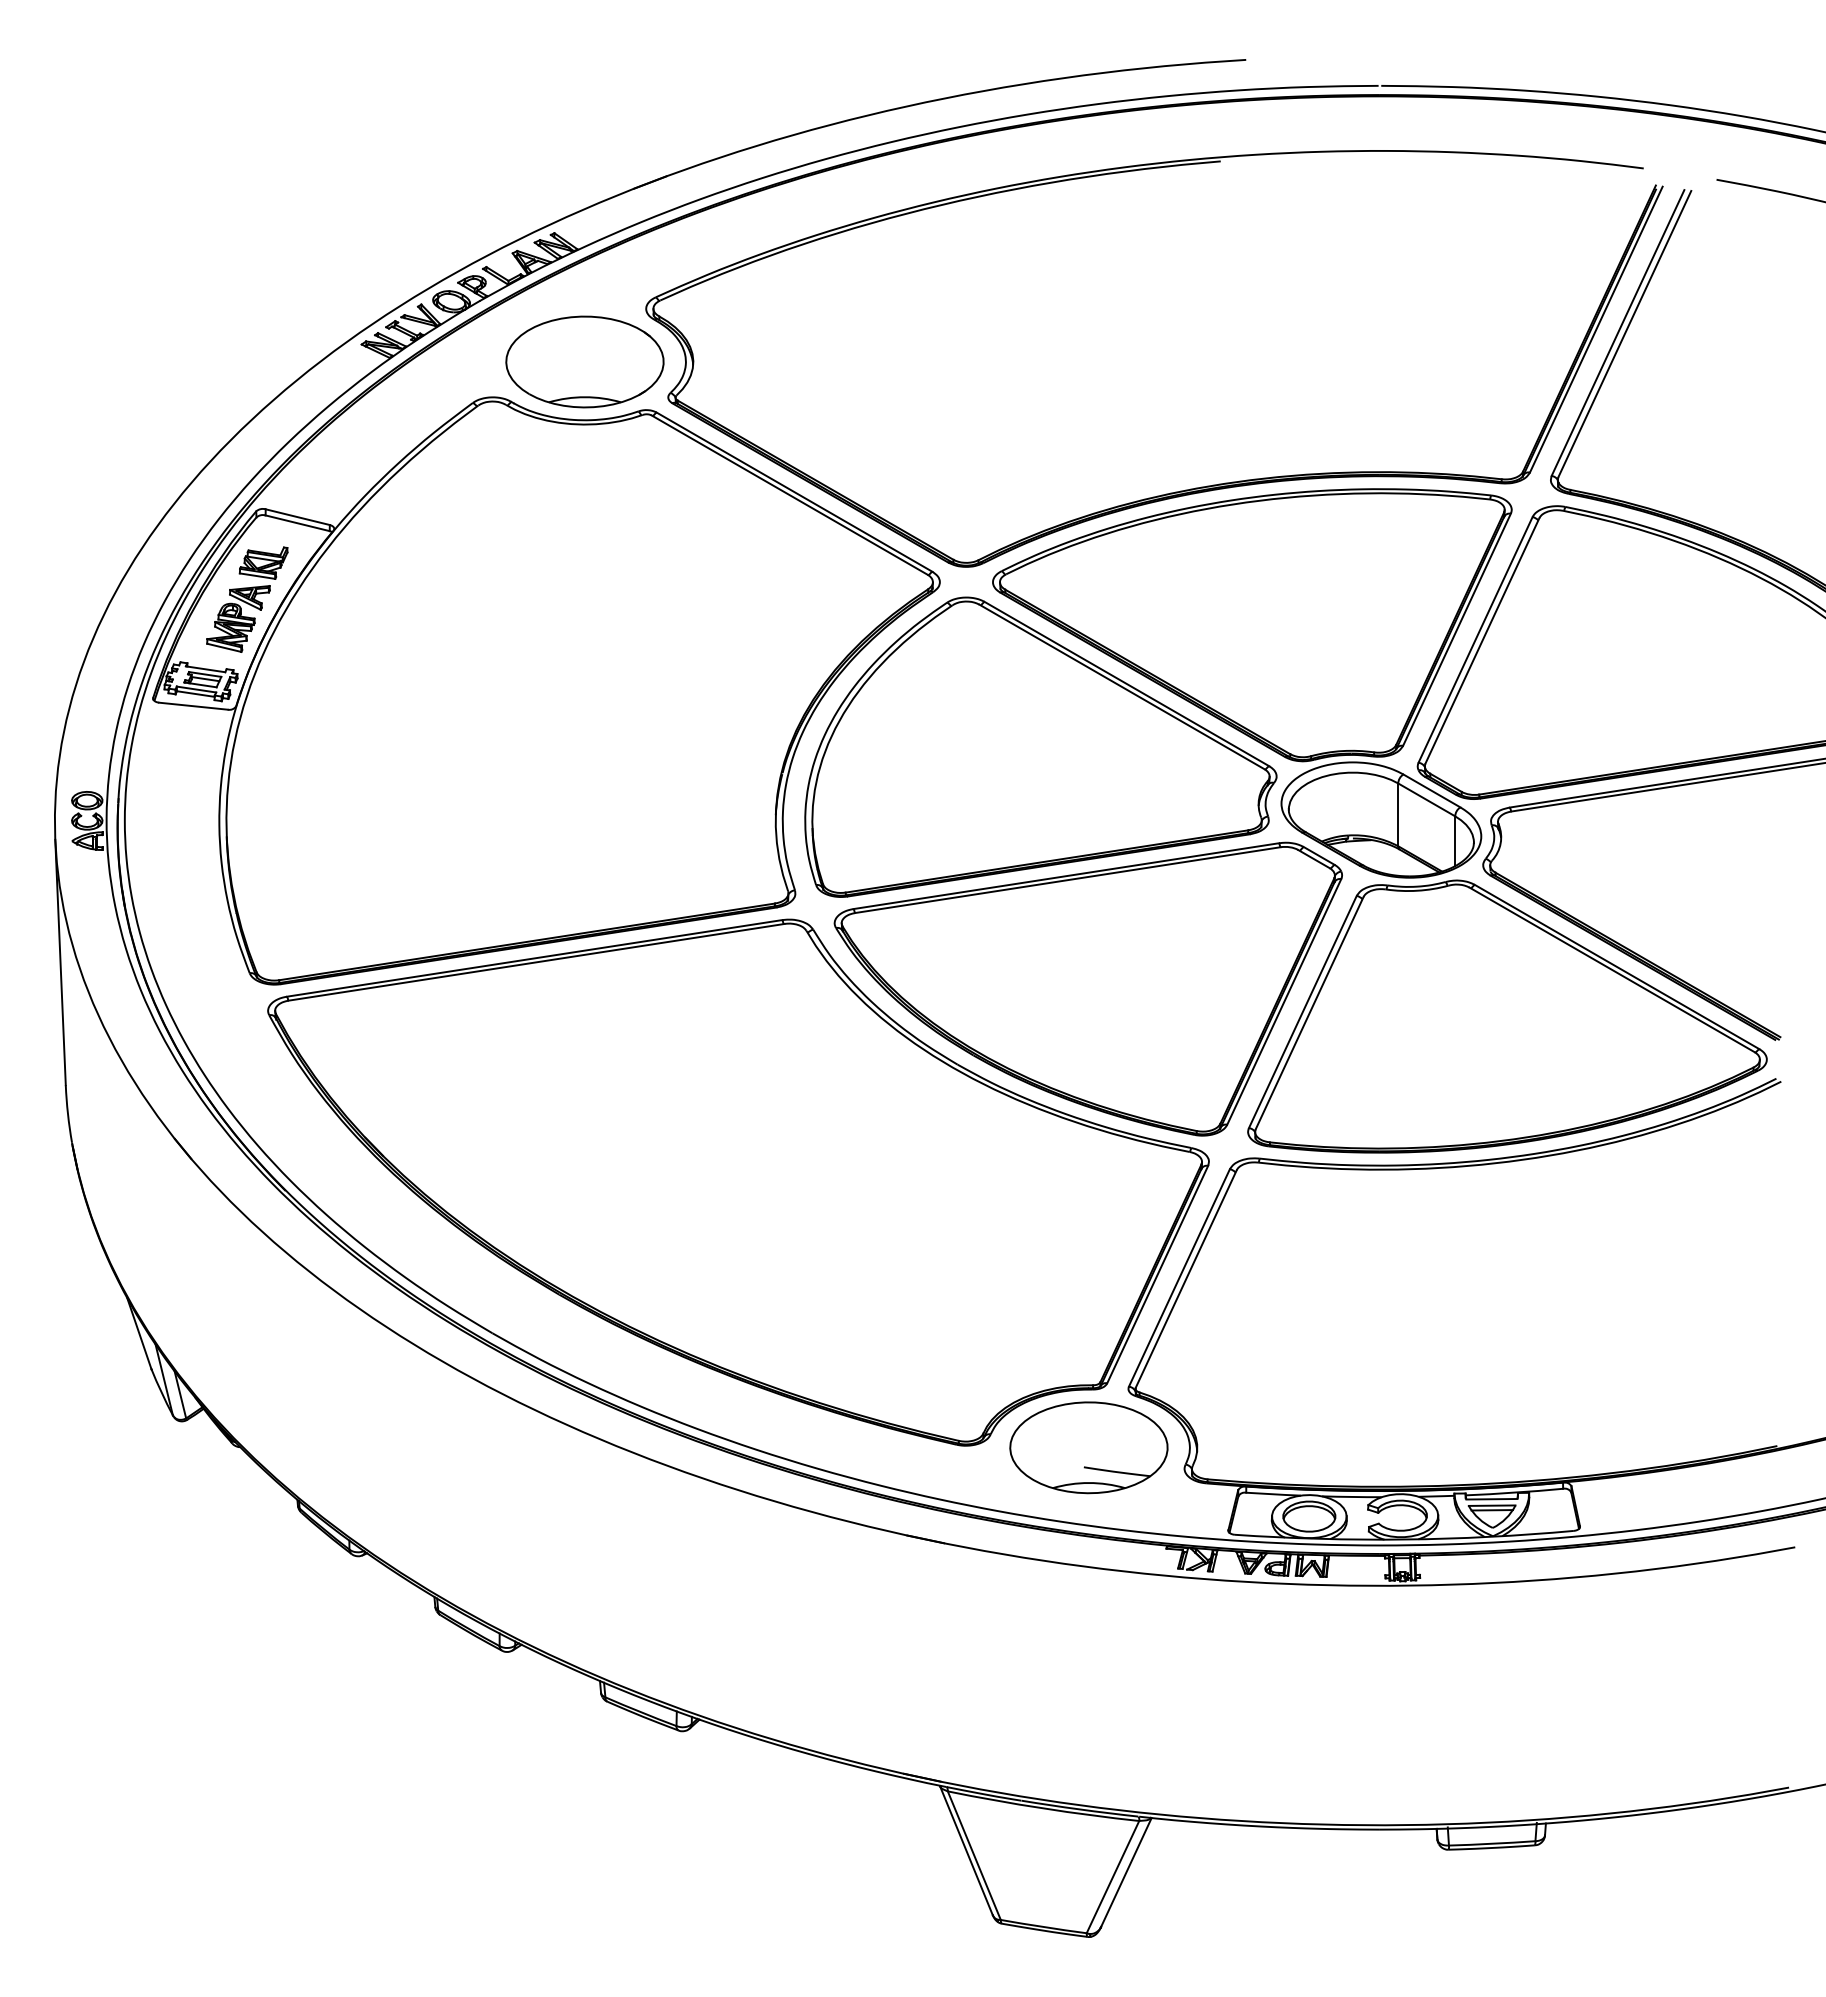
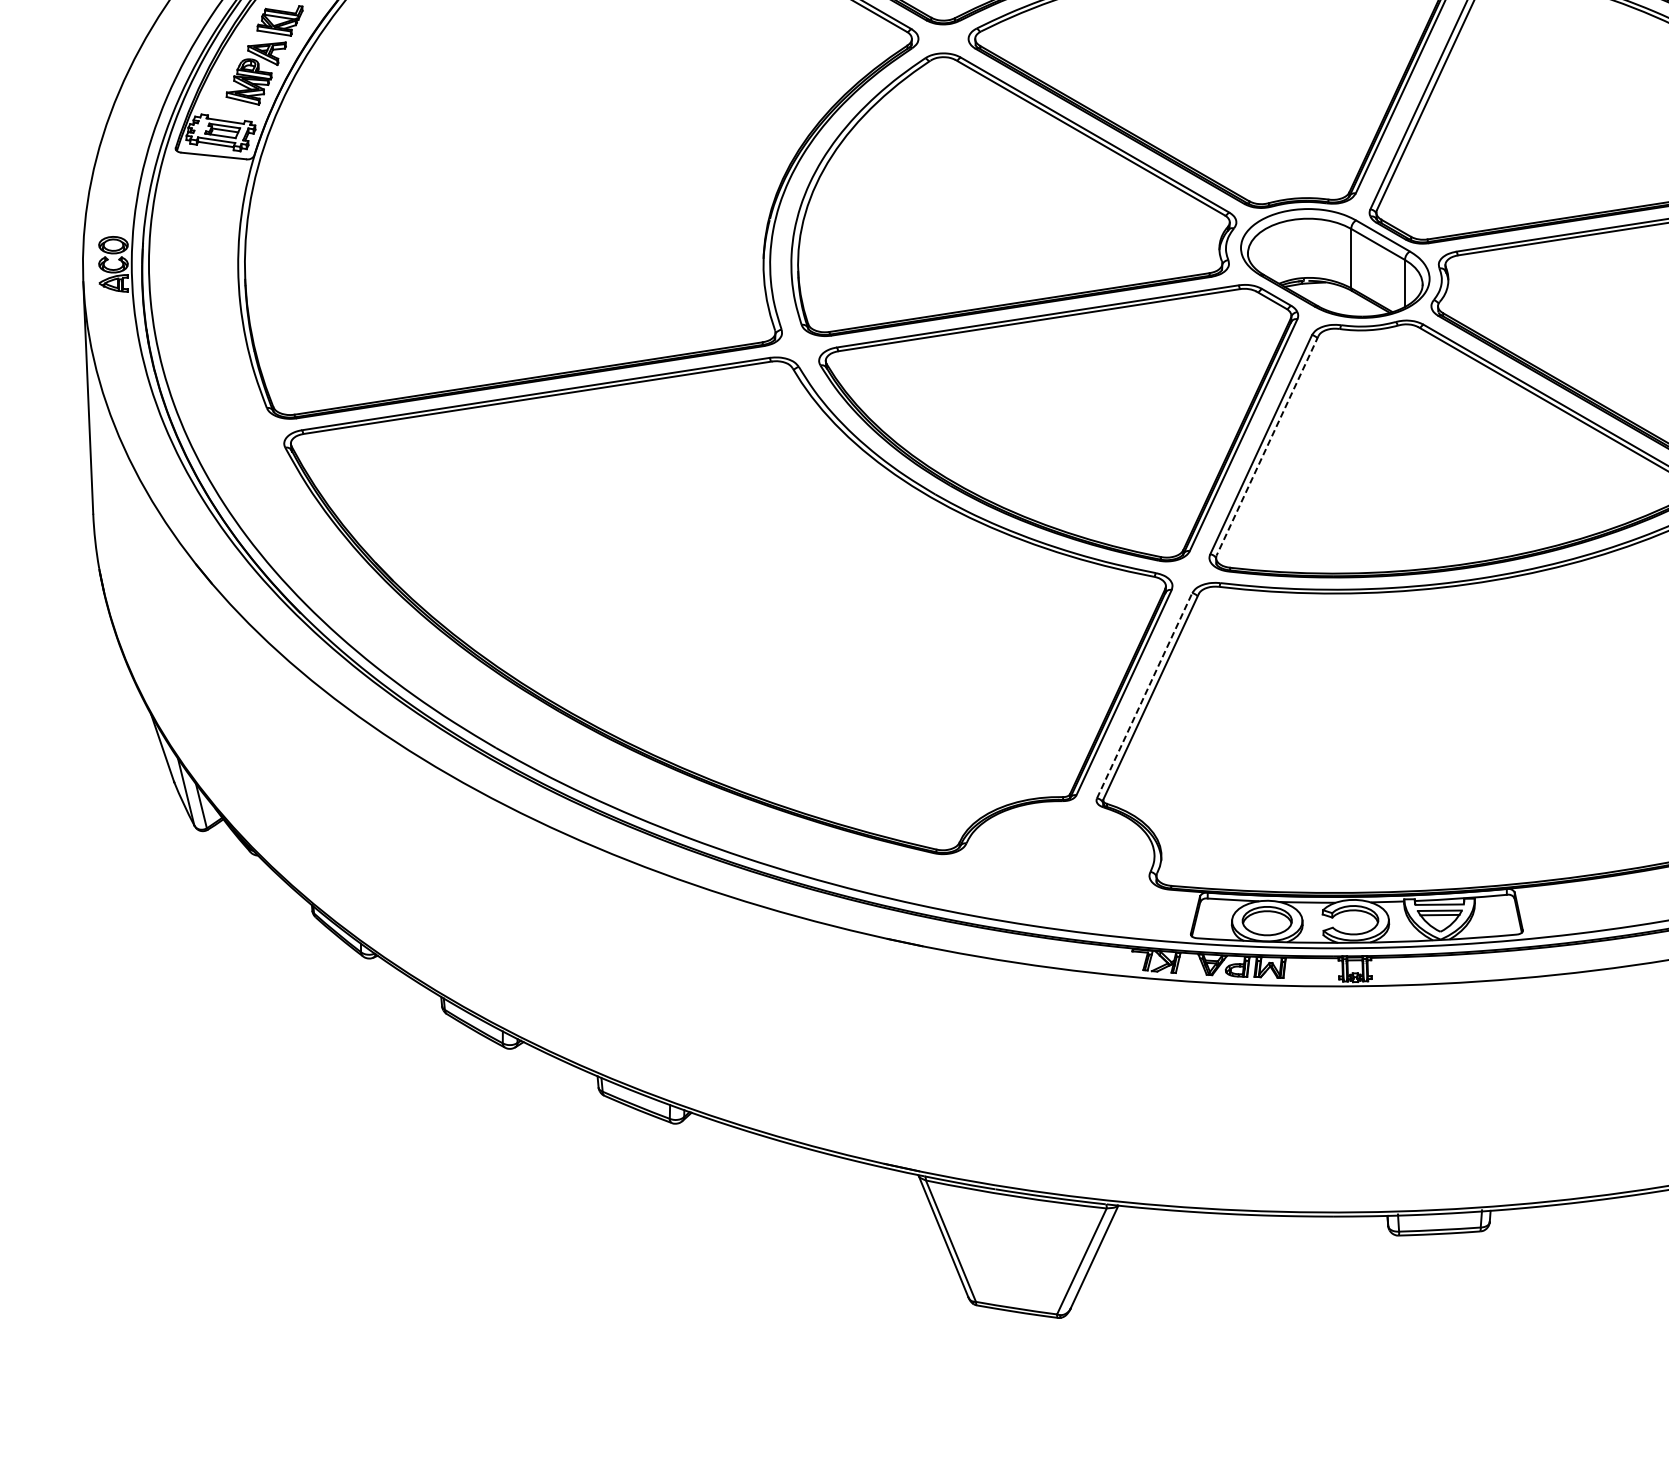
line: (1309, 1013) -> (1267, 446), solid -> dashed
line: (1179, 1277) -> (1144, 695), solid -> dashed
part: (1088, 1447) -> (1058, 855), removed

